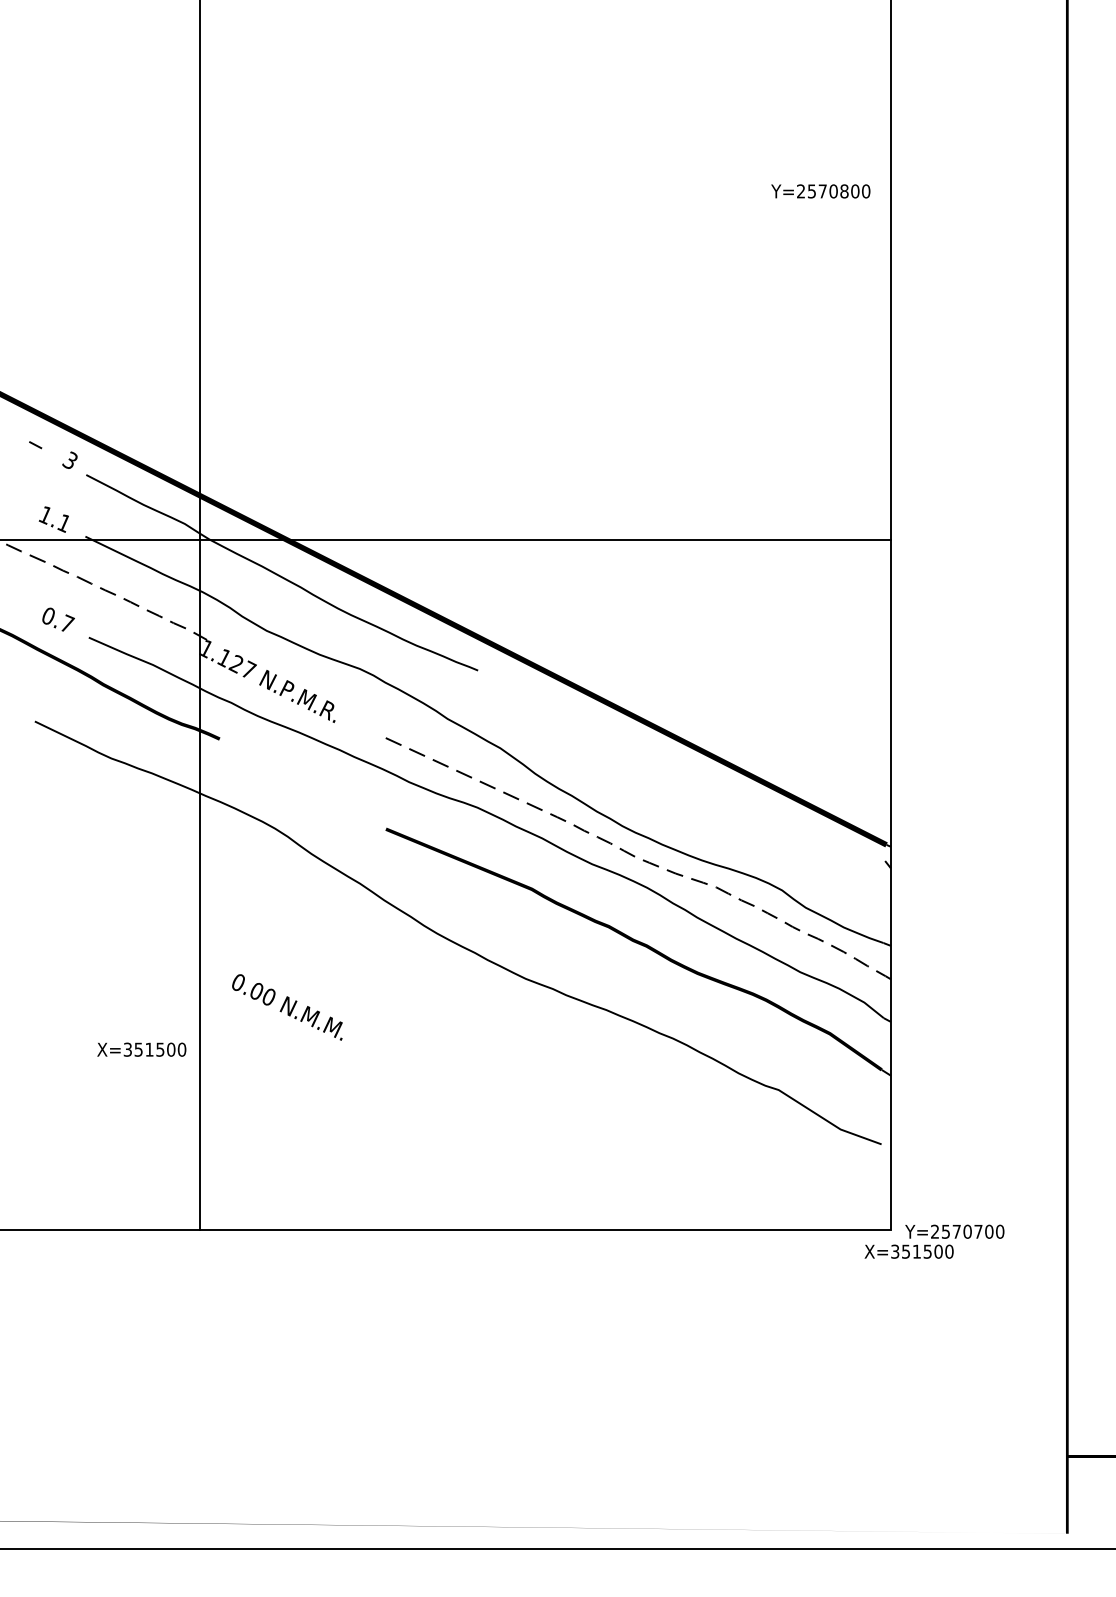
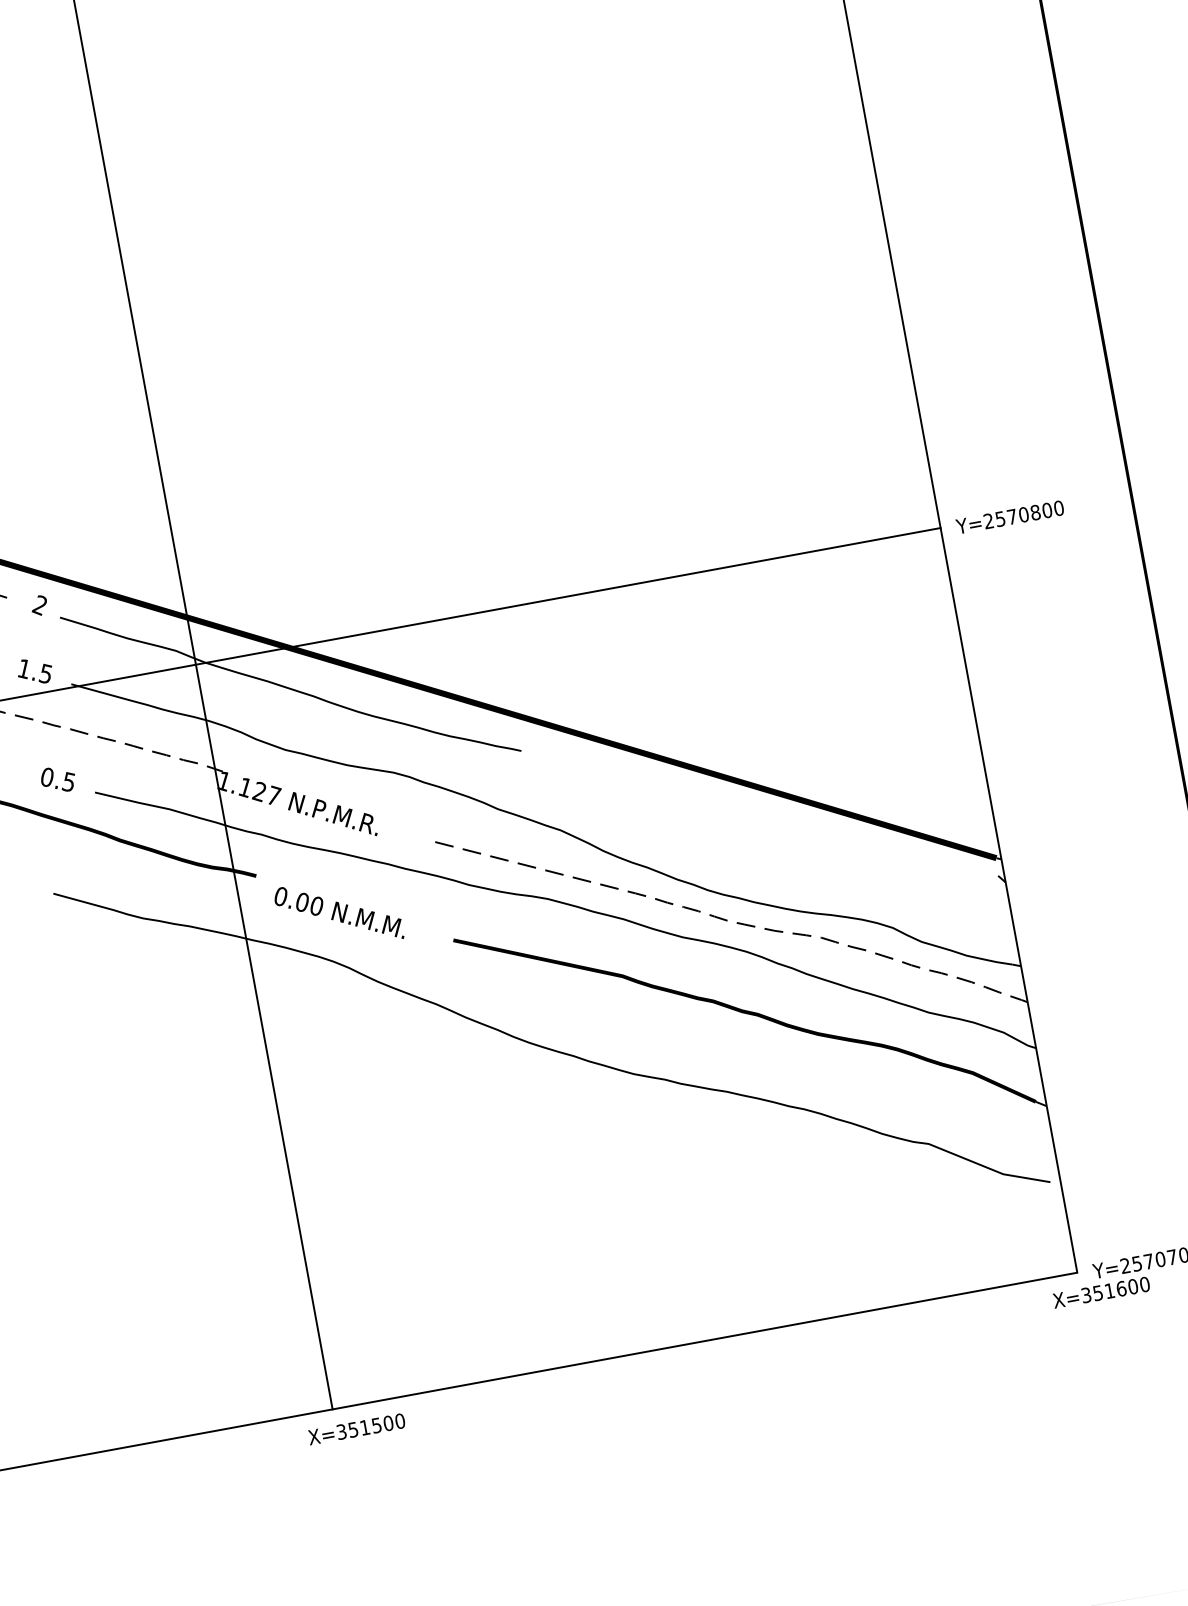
text: (820, 191) -> (1009, 517), moved
text: (69, 460) -> (39, 605), 3 -> 2
text: (63, 522) -> (44, 673), 1.1 -> 1.5
text: (66, 623) -> (68, 781), 0.7 -> 0.5
text: (287, 1007) -> (338, 913), moved
text: (141, 1049) -> (356, 1429), moved
text: (927, 1251) -> (1121, 1288), X=351500 -> X=351600

